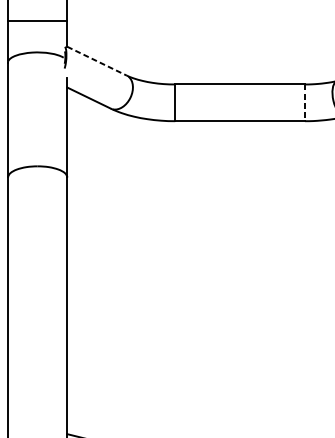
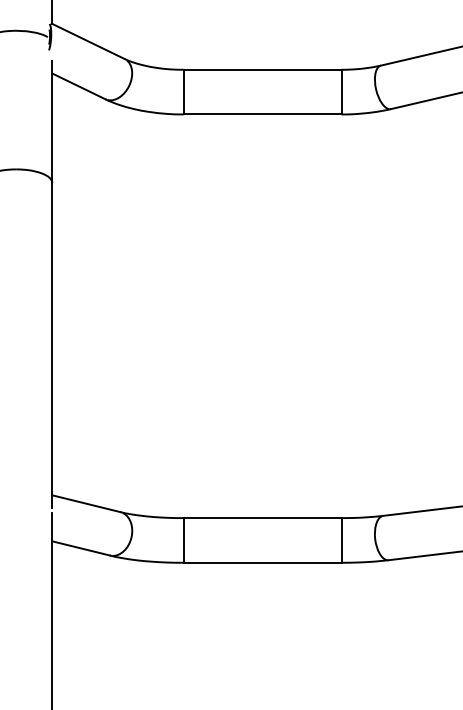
line: (97, 61) -> (88, 41), dashed -> solid
line: (304, 103) -> (341, 92), dashed -> solid

